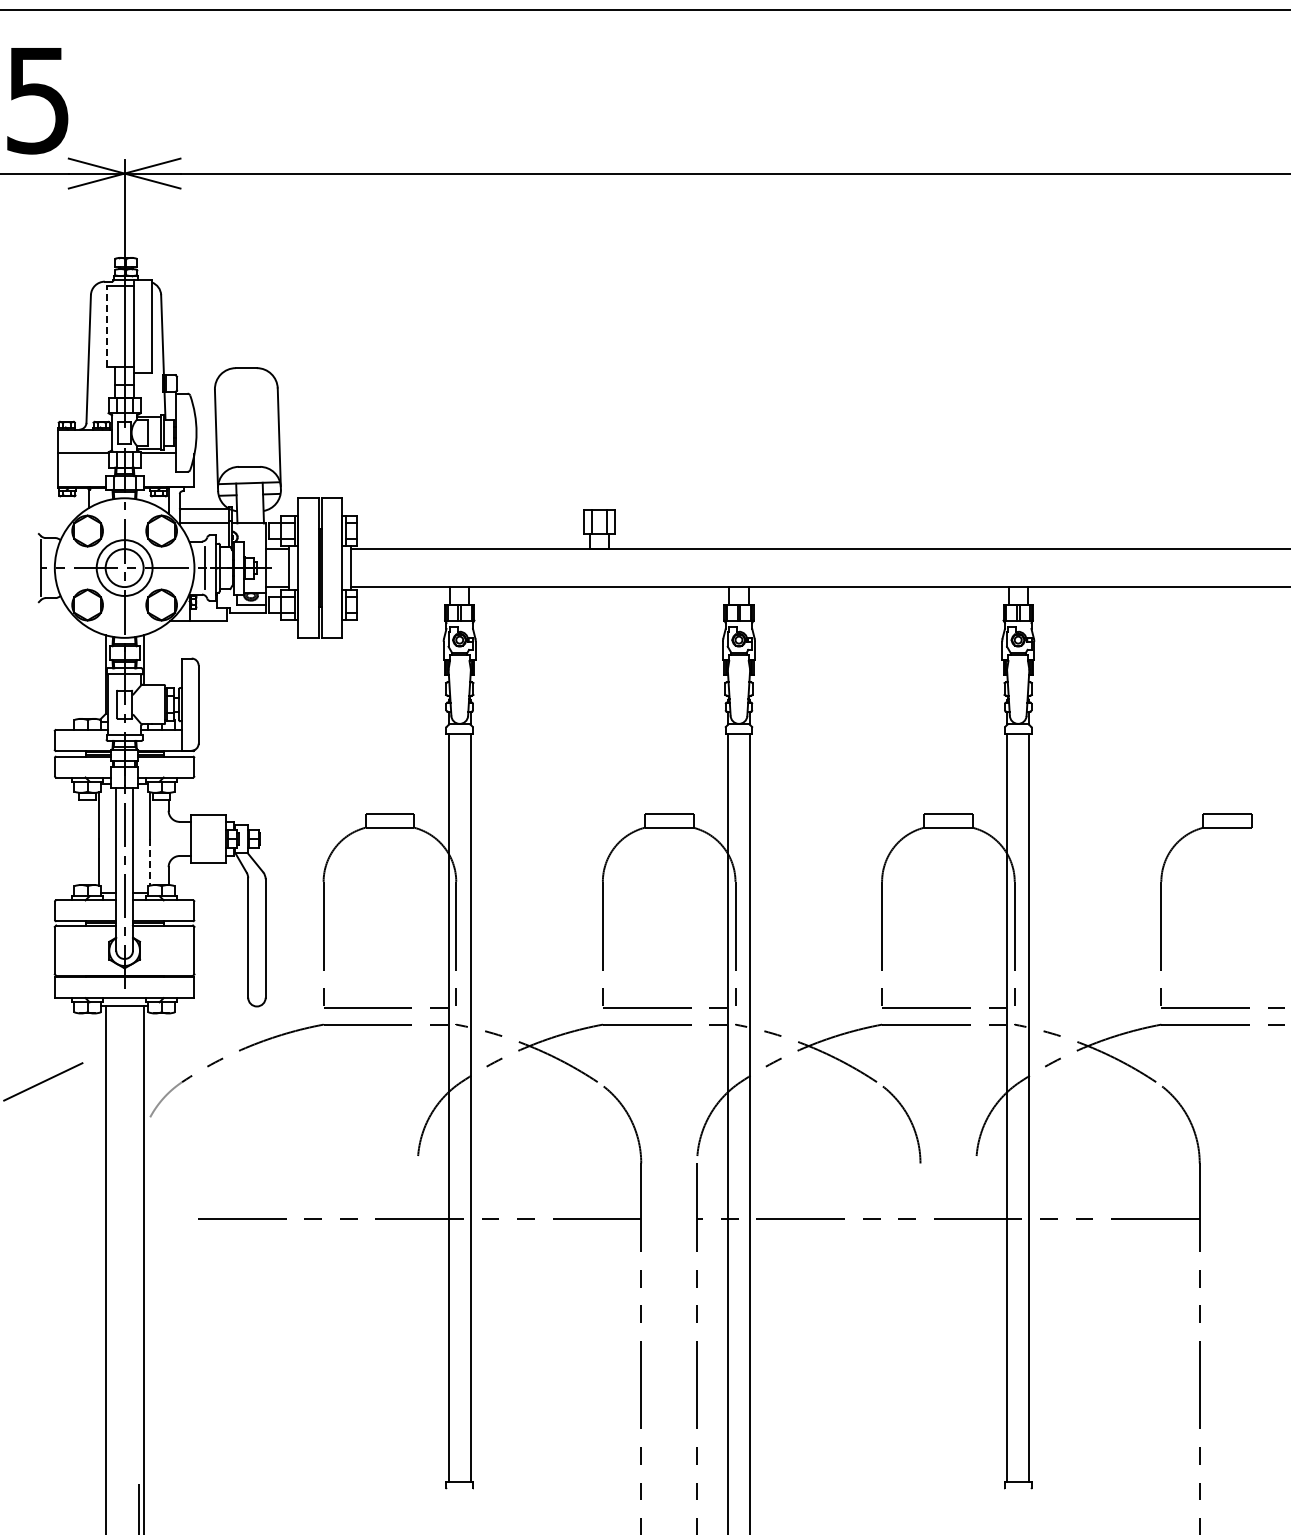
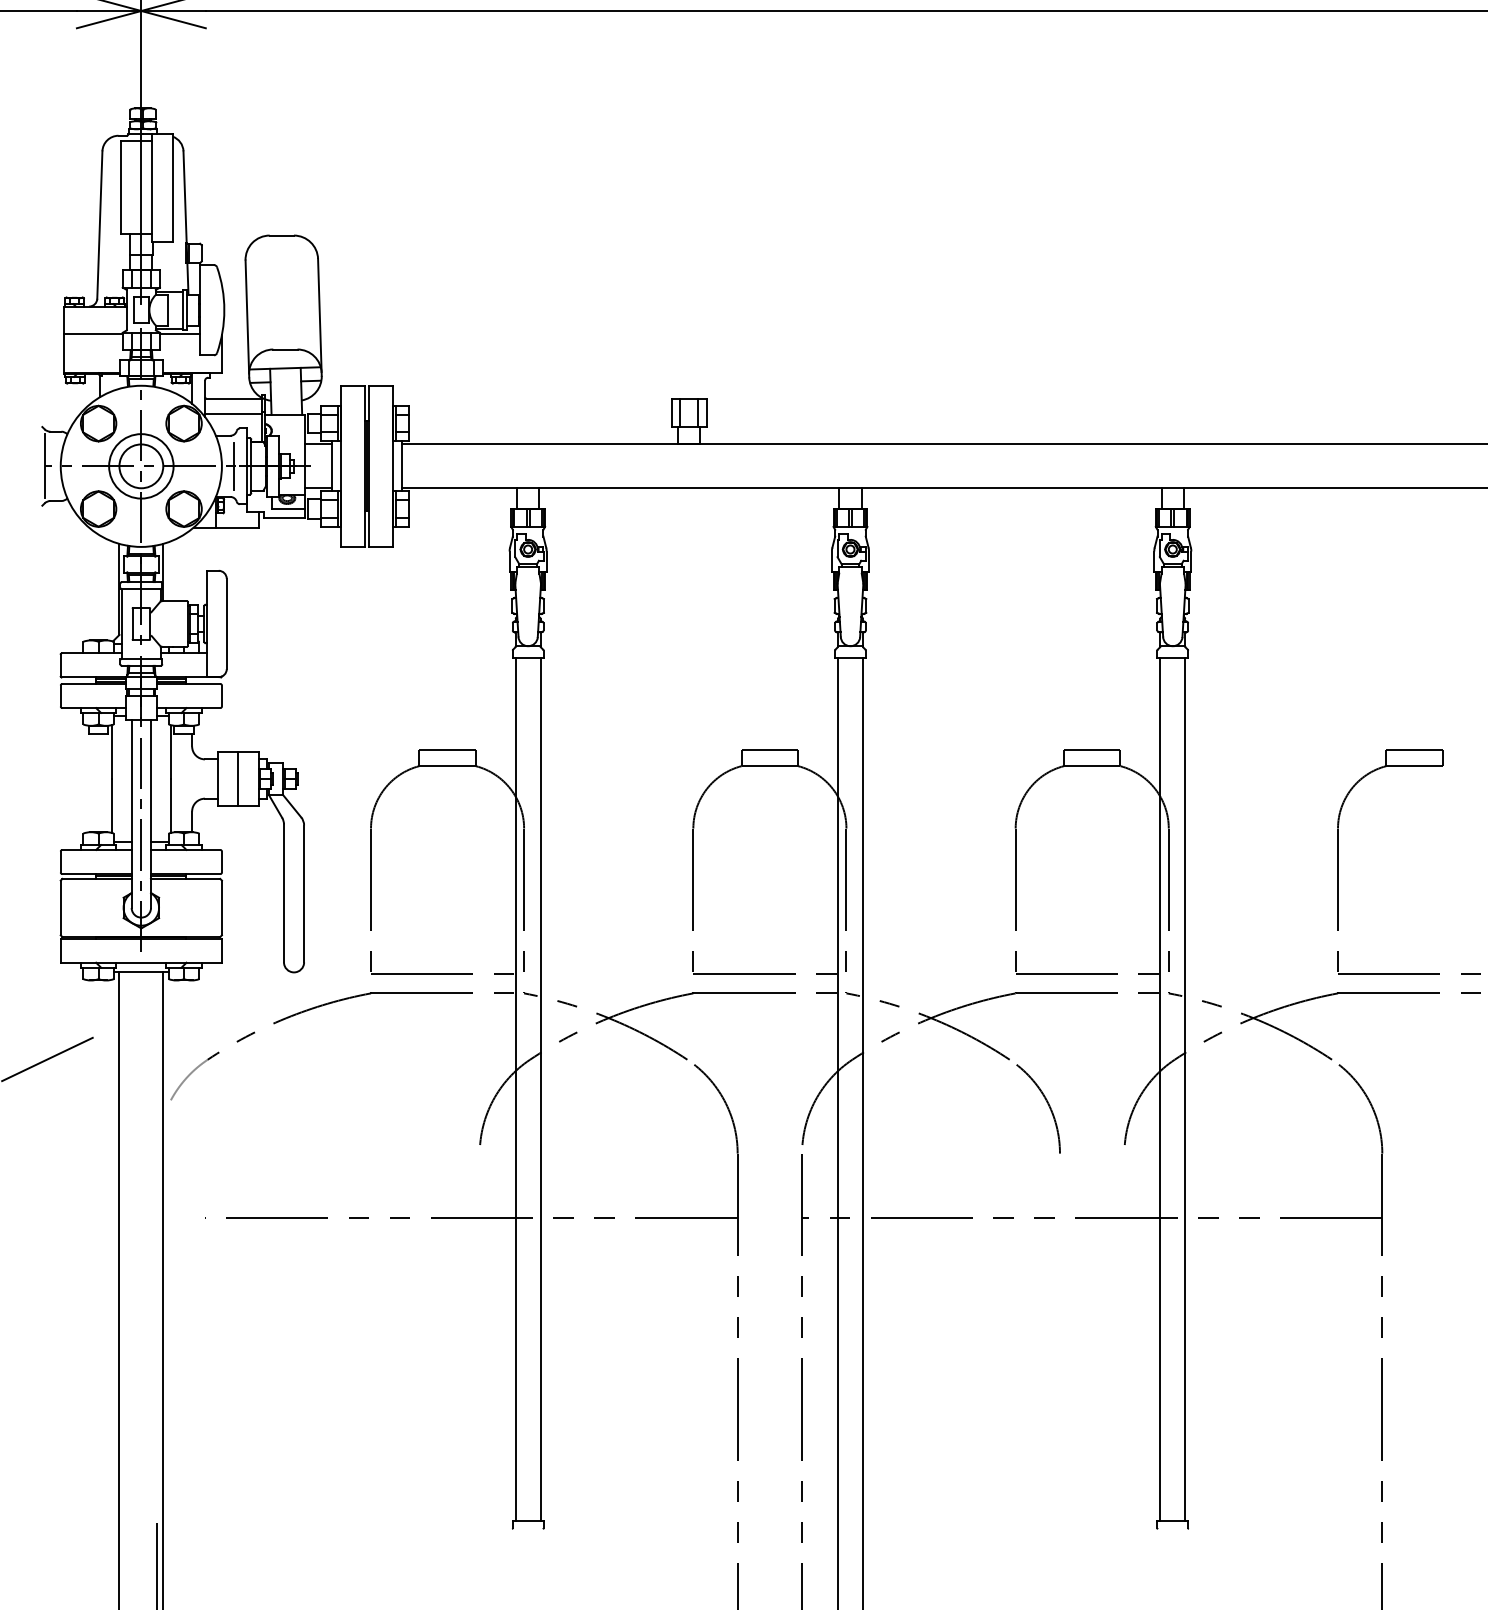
line: (107, 326) -> (121, 187), dashed -> solid
line: (208, 838) -> (238, 778), added
line: (150, 862) -> (171, 806), dashed -> solid

